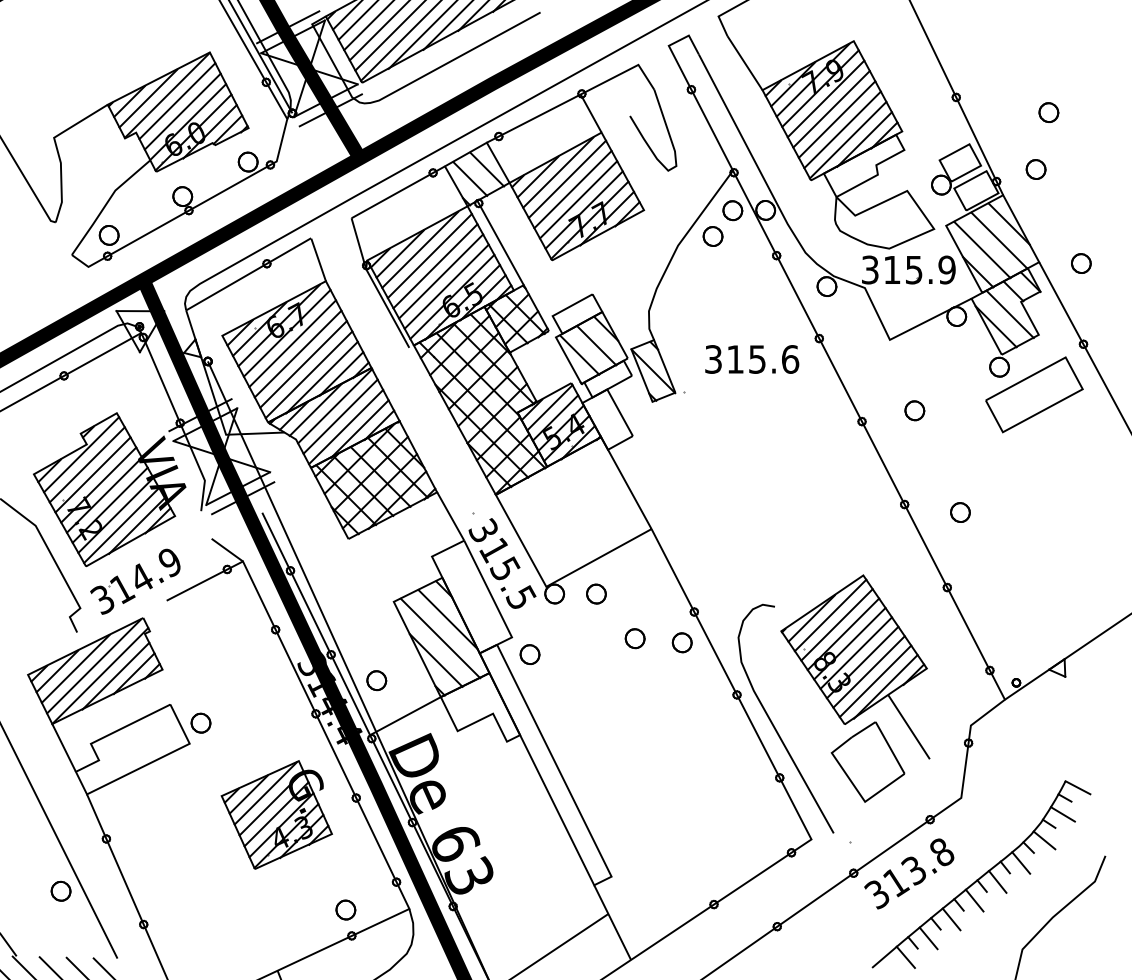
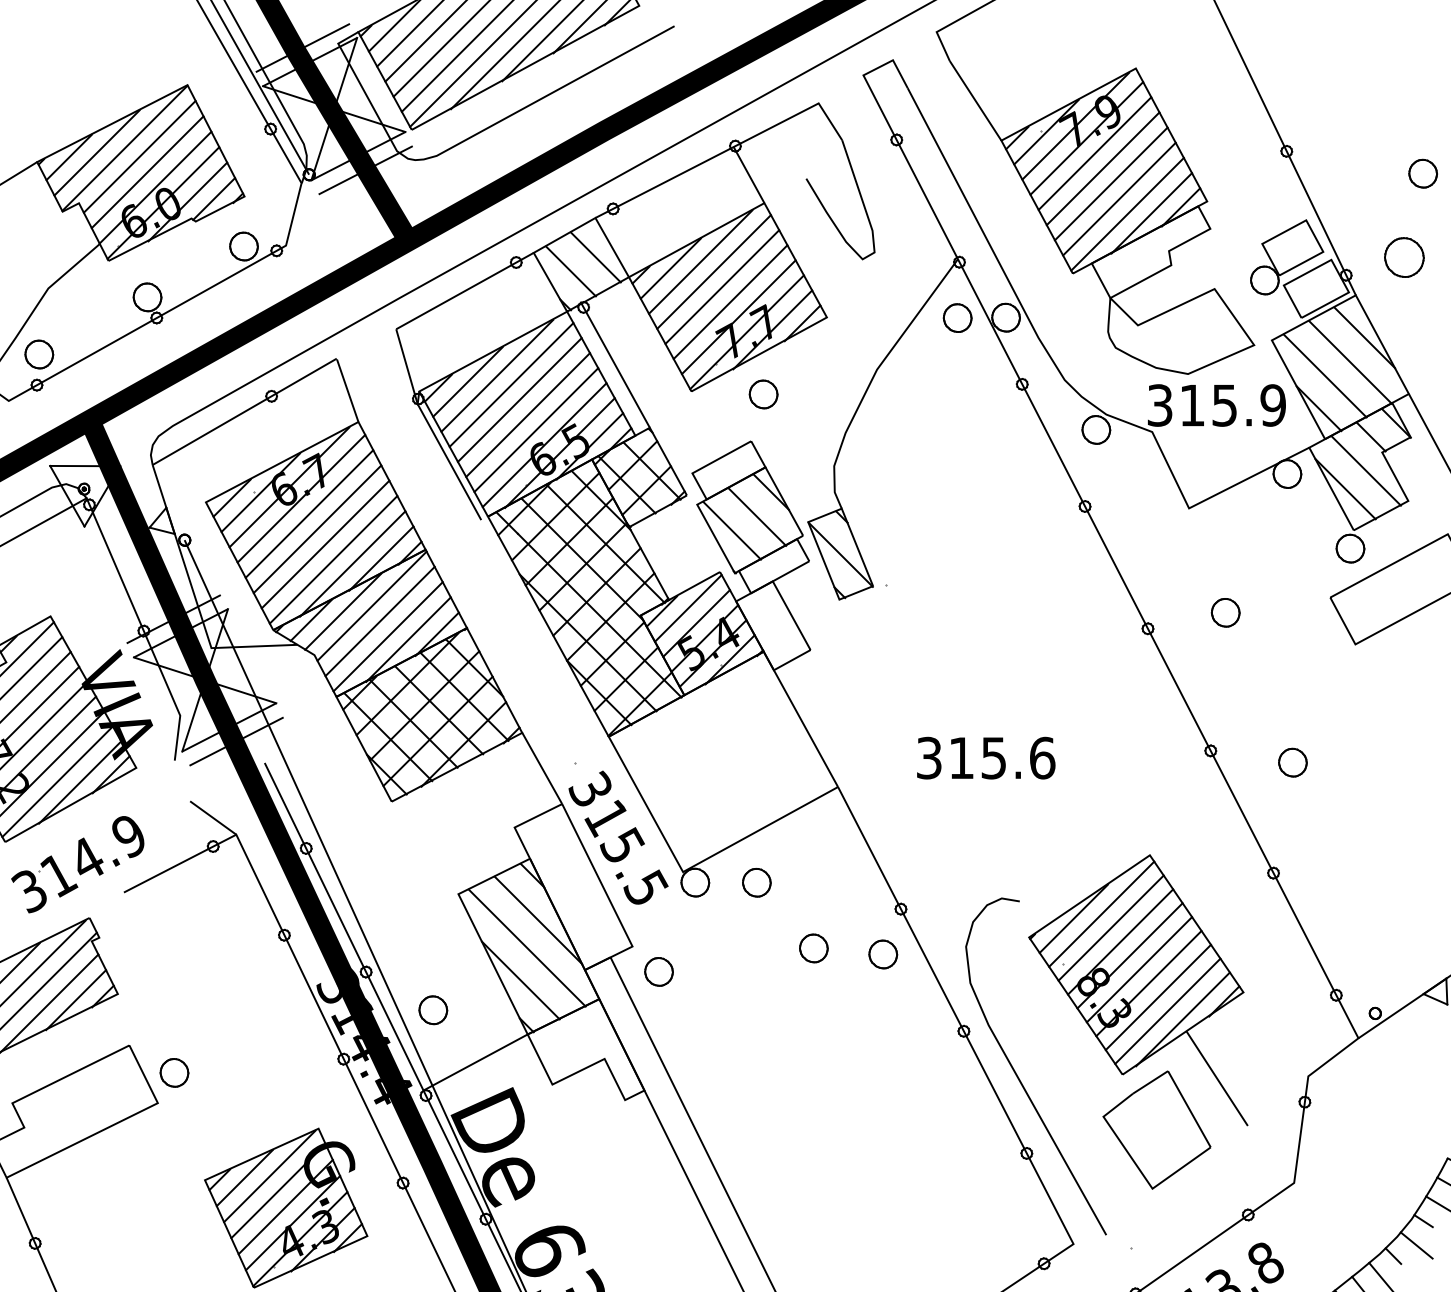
part: (1035, 169) -> (1403, 257), size x1.4
part: (712, 236) -> (762, 394), moved
text: (752, 359) -> (986, 758), moved

